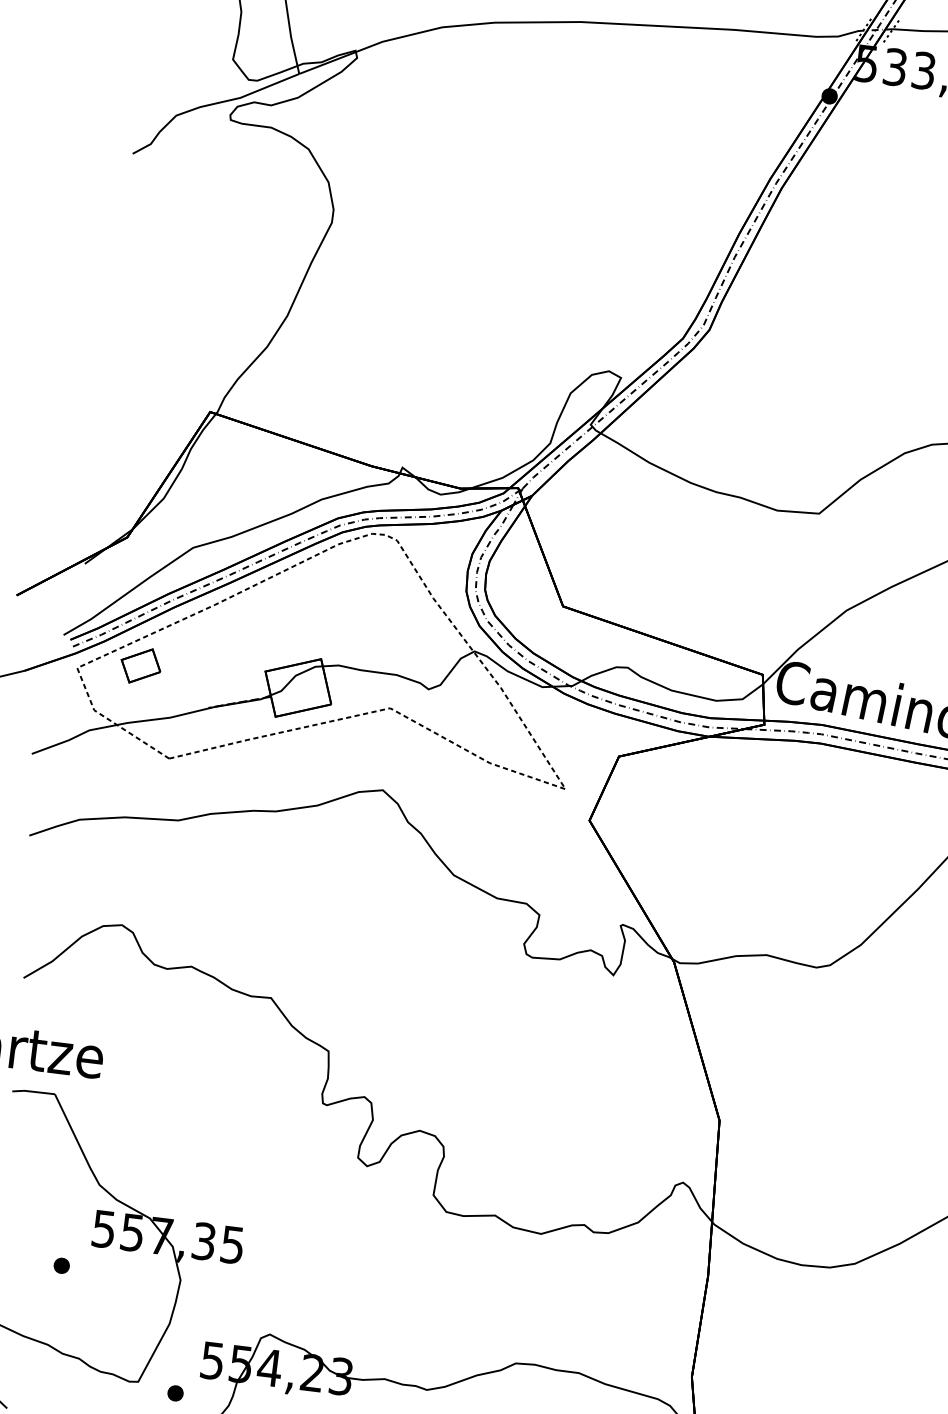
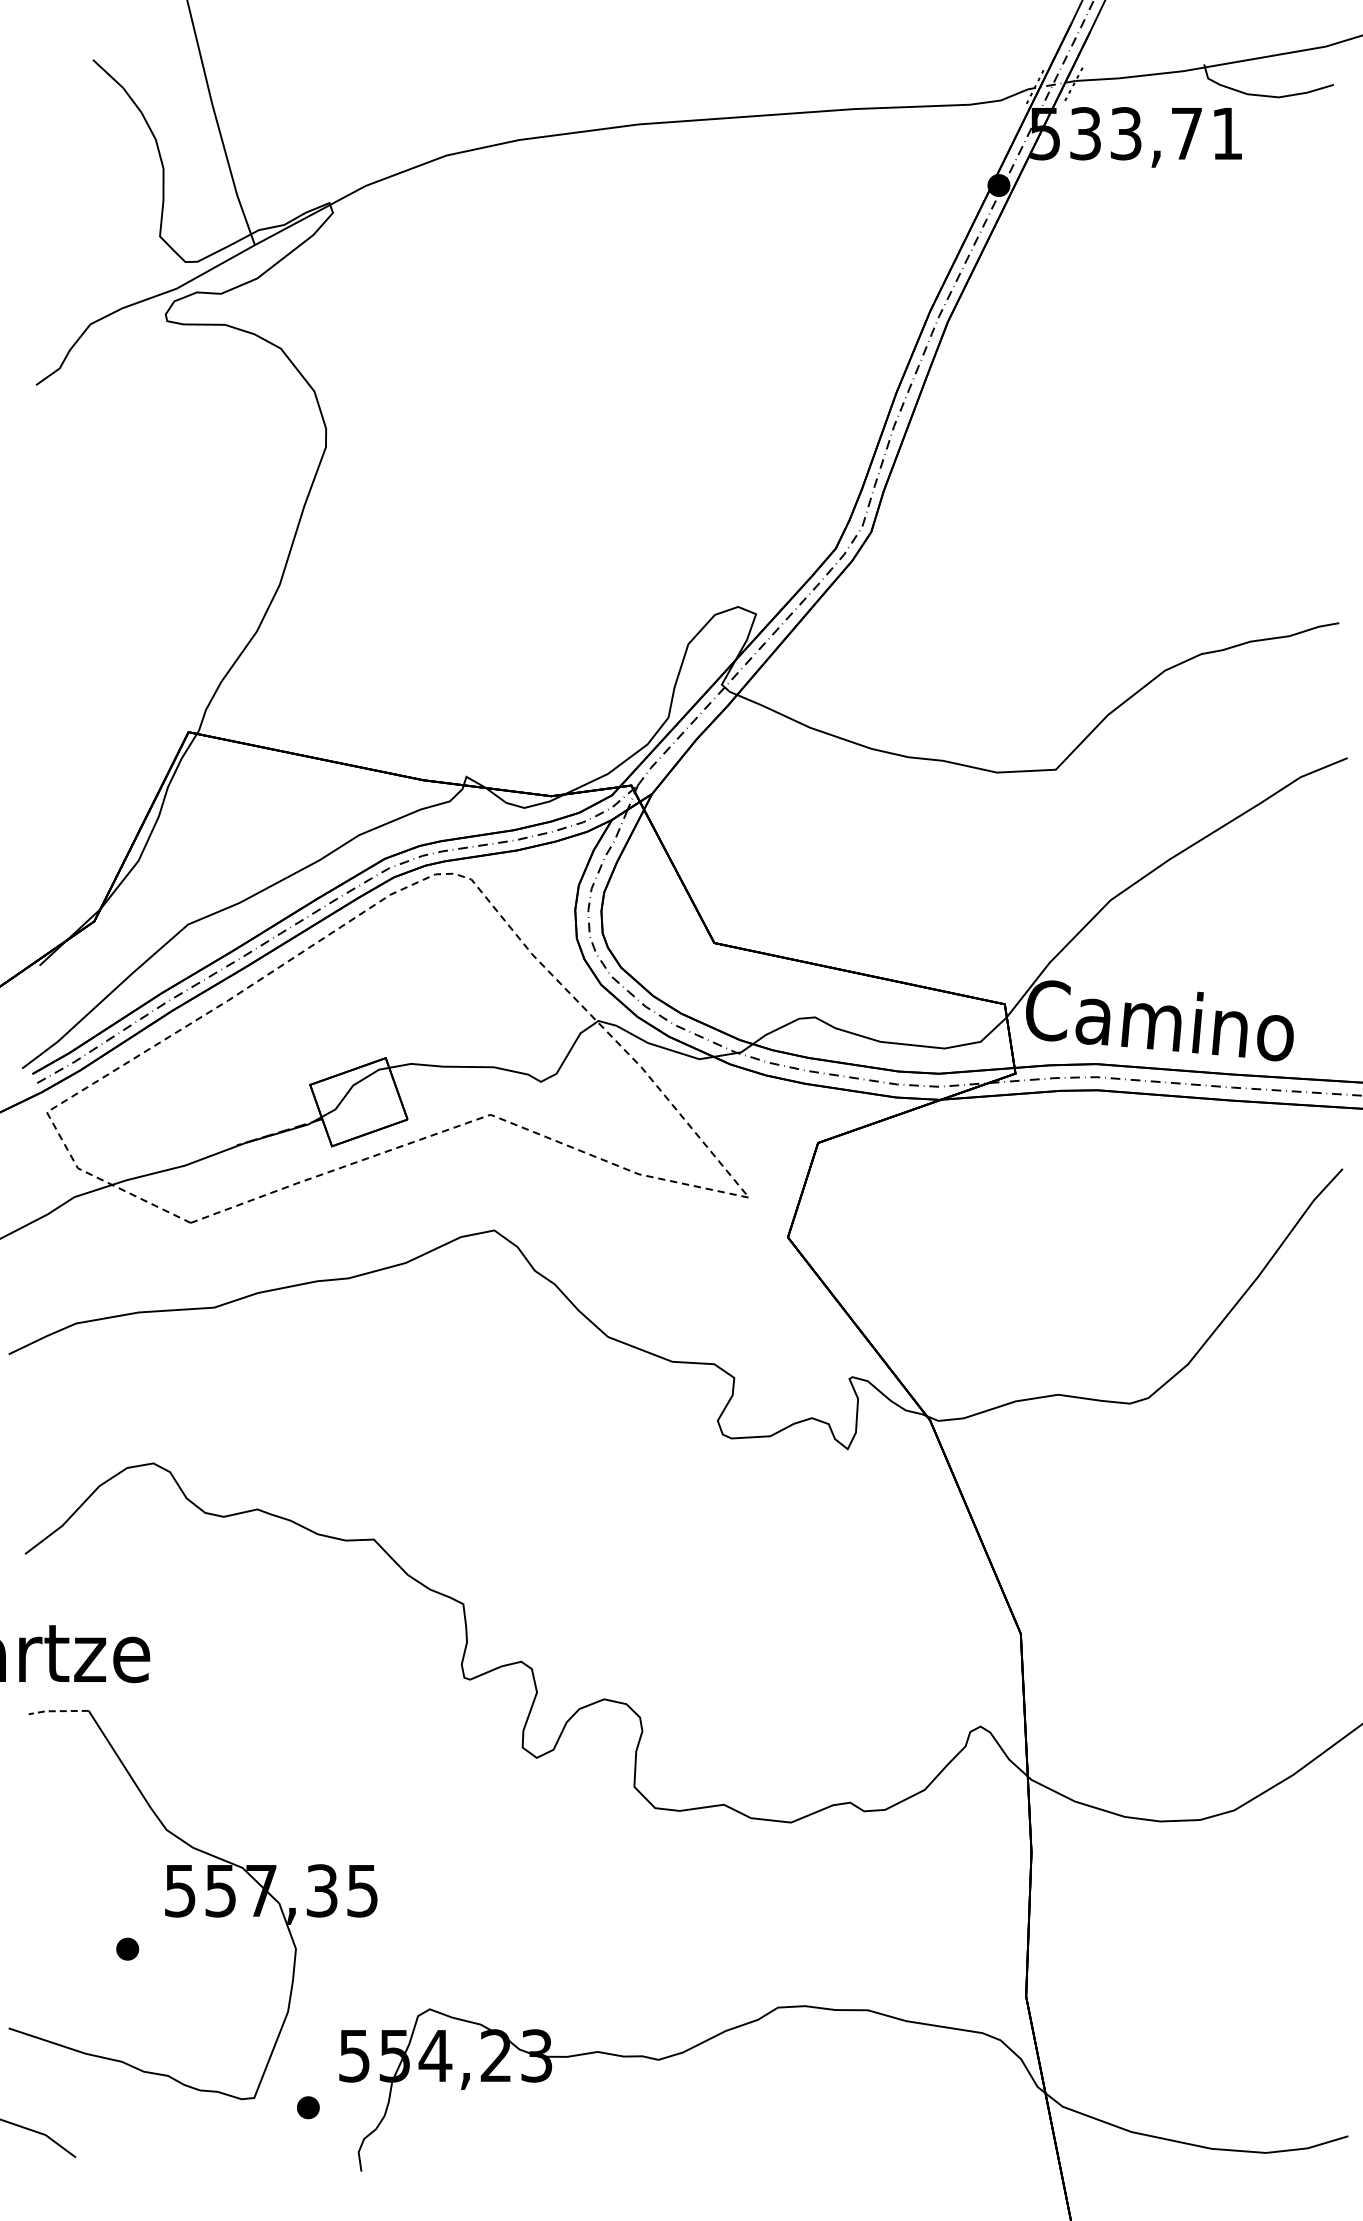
part: (141, 666) -> (135, 1098), removed
line: (33, 1092) -> (58, 1711), solid -> dashed

